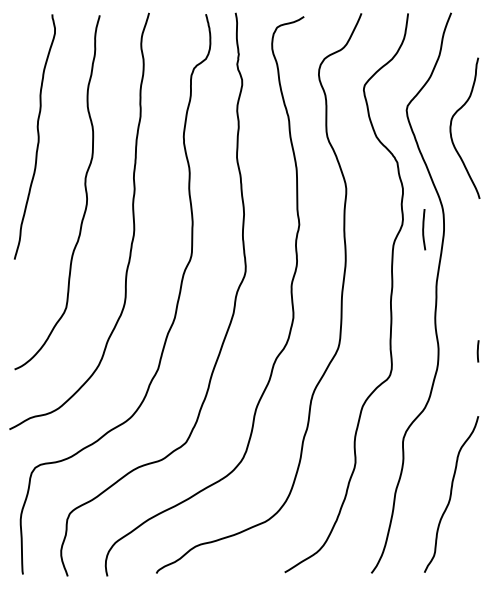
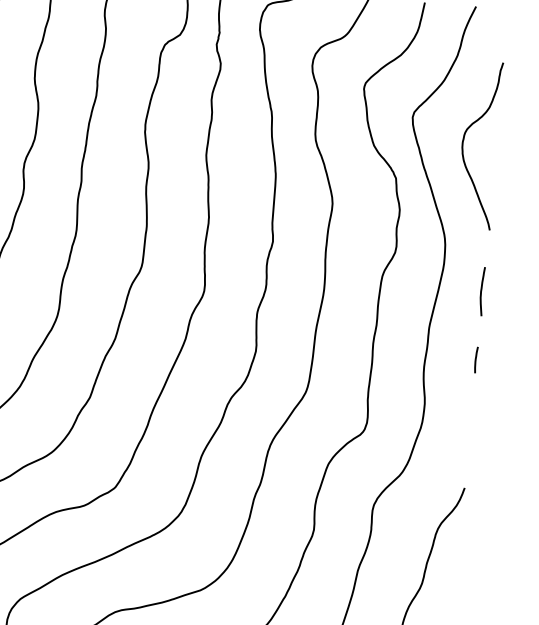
curve: (424, 228) -> (482, 290), moved
line: (477, 351) -> (475, 360), moved

